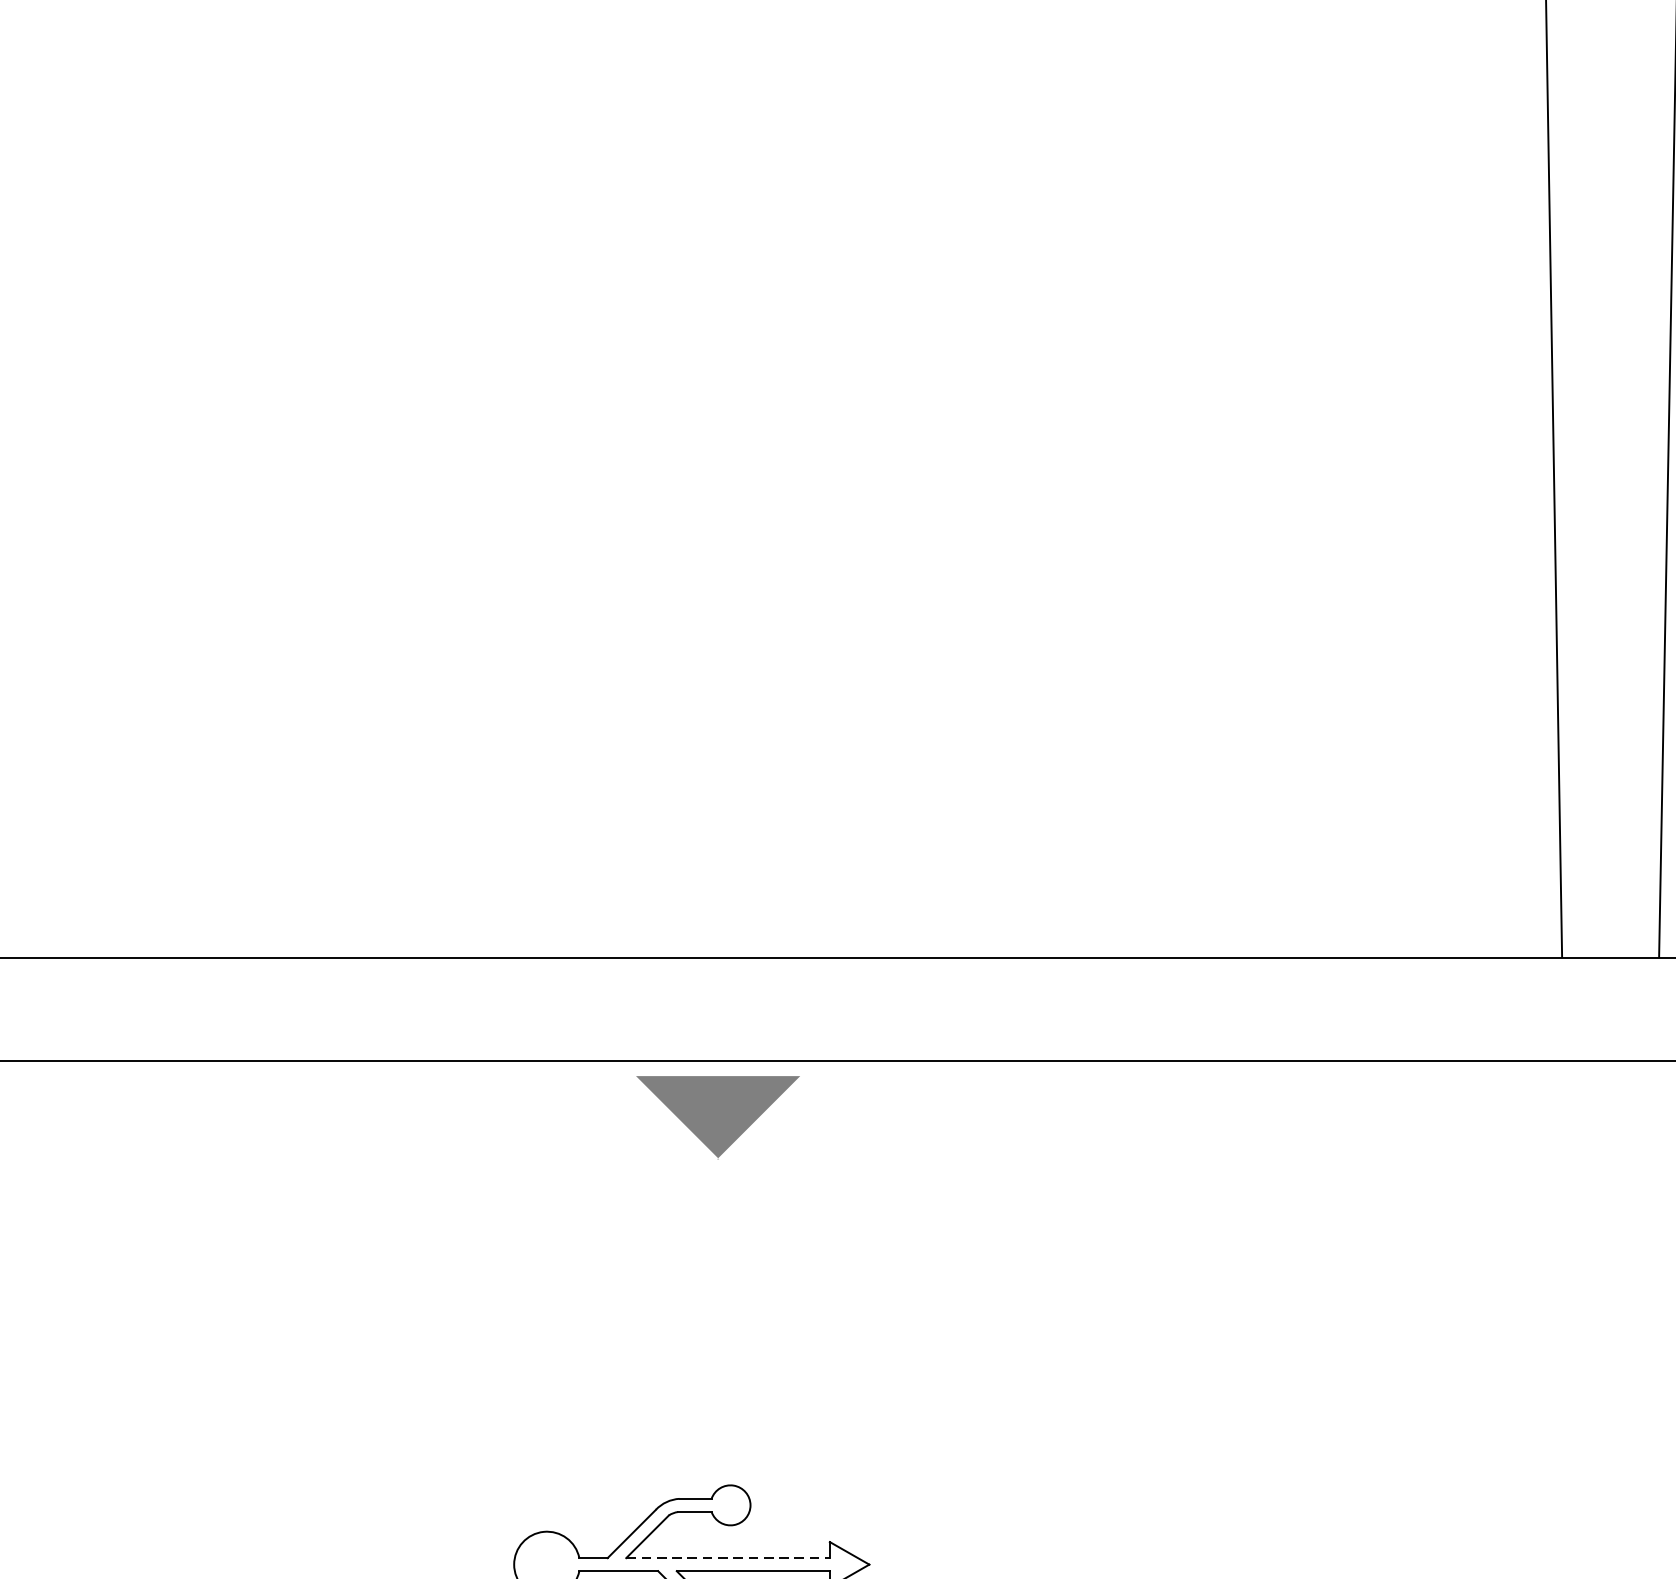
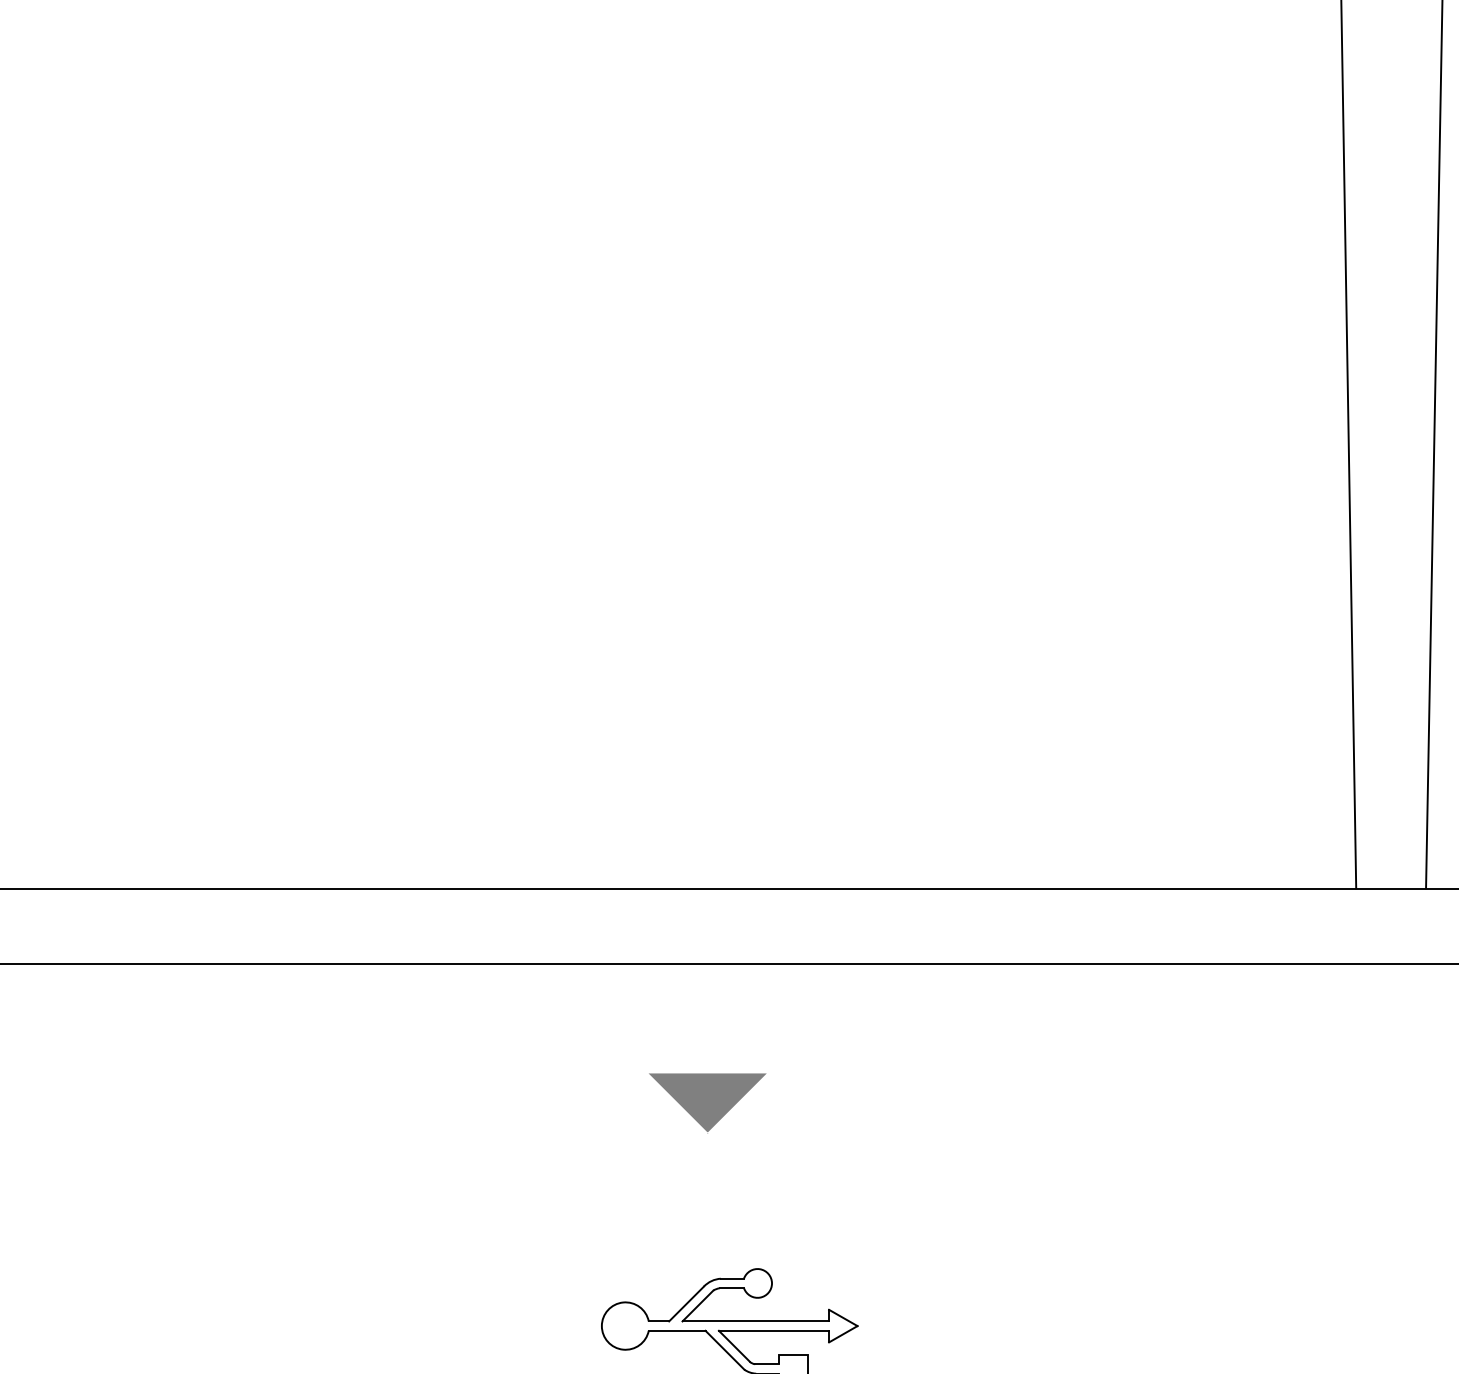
part: (717, 1117) -> (707, 1103), moved
line: (728, 1558) -> (756, 1321), dashed -> solid

